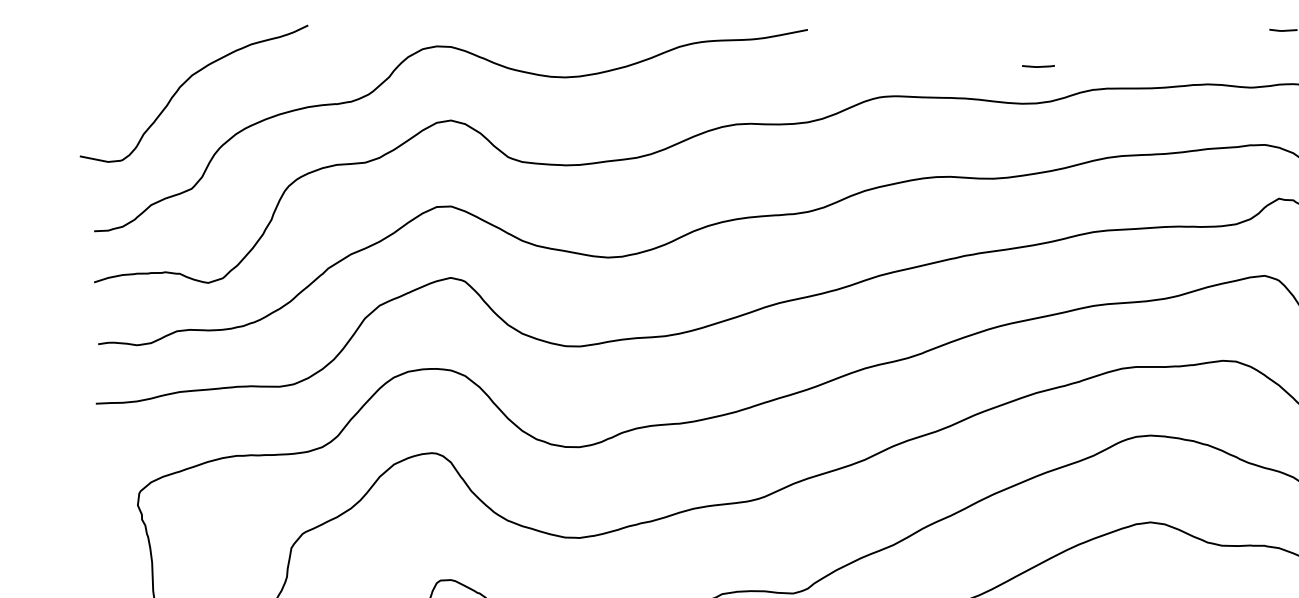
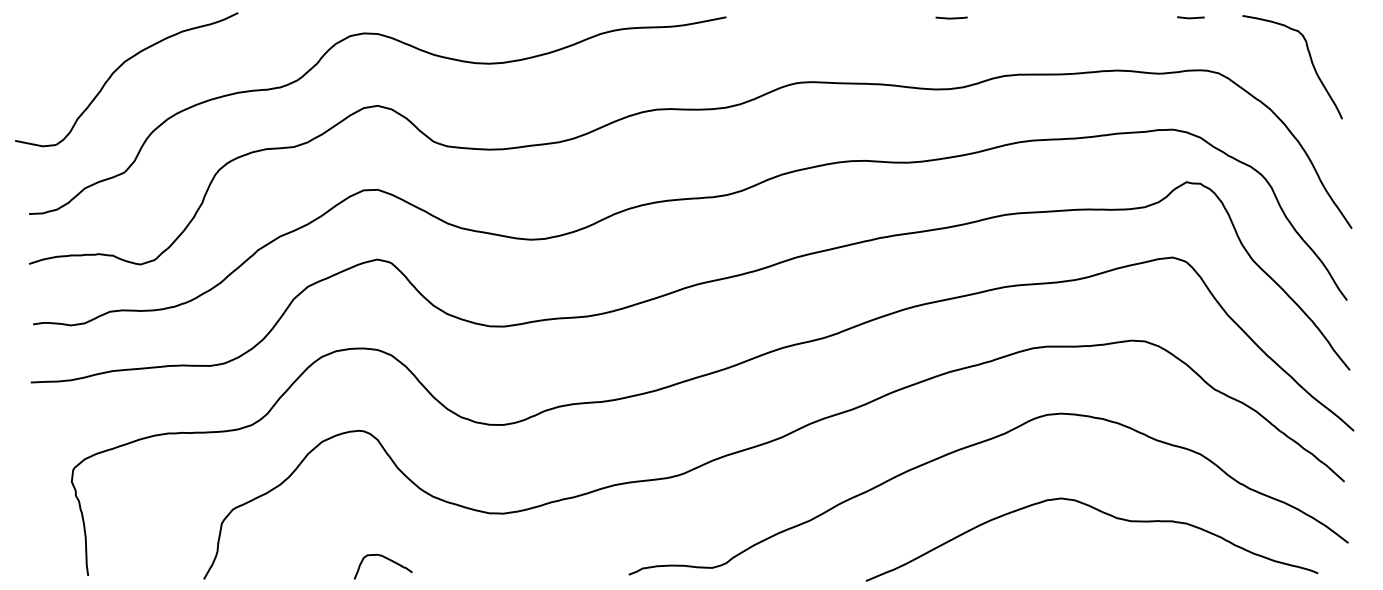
line: (1038, 65) -> (951, 17), moved

